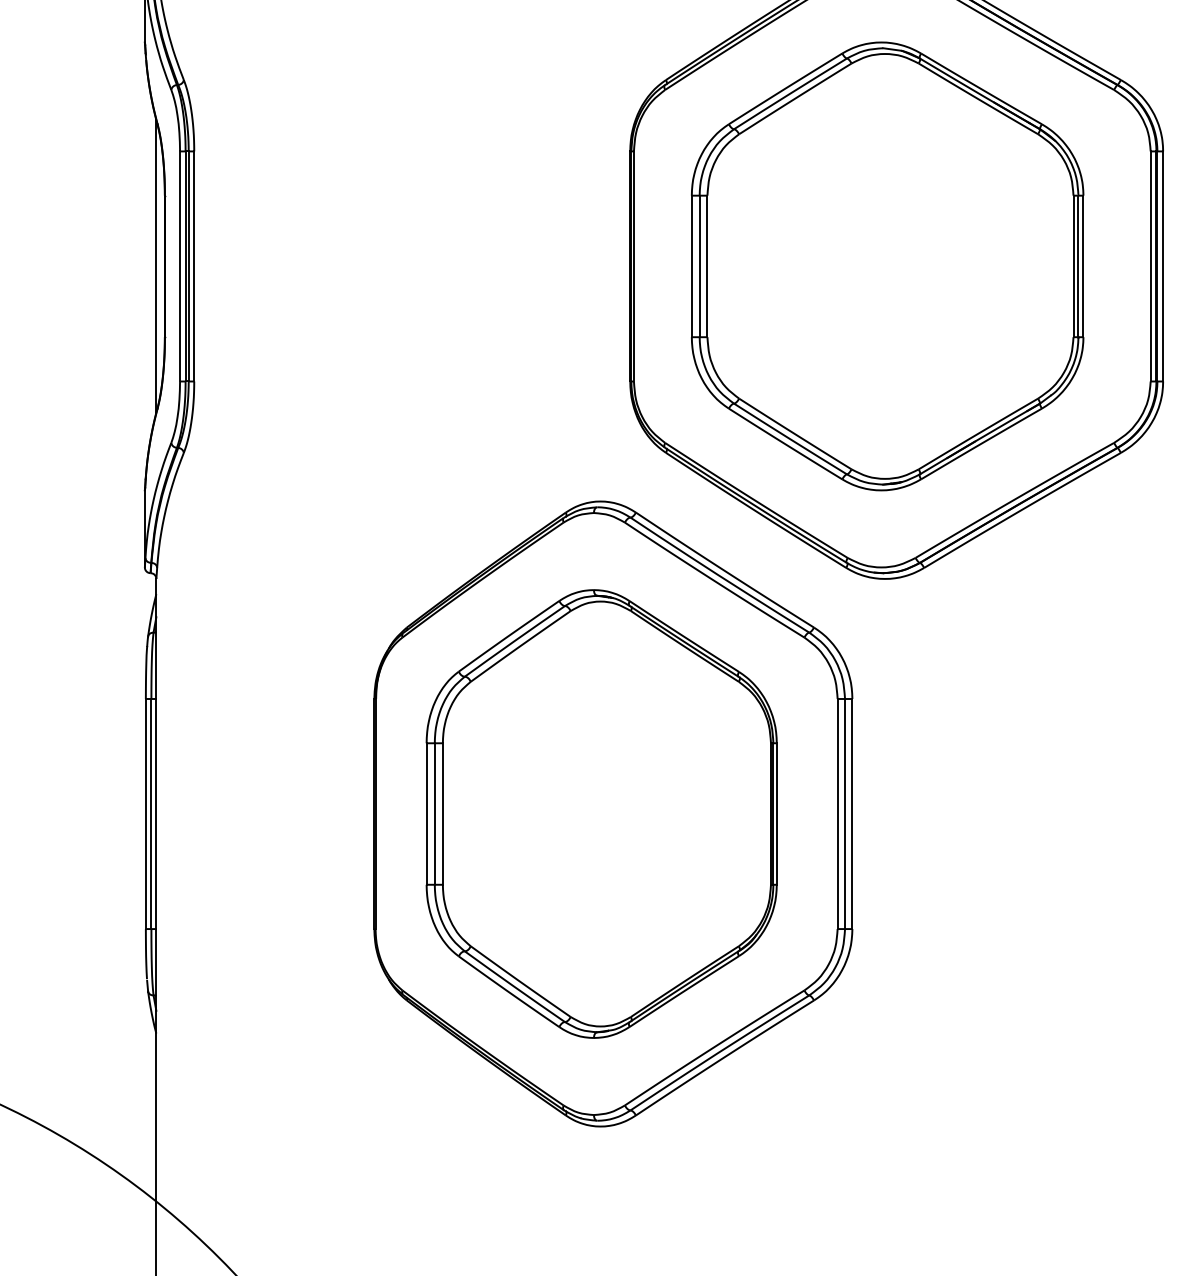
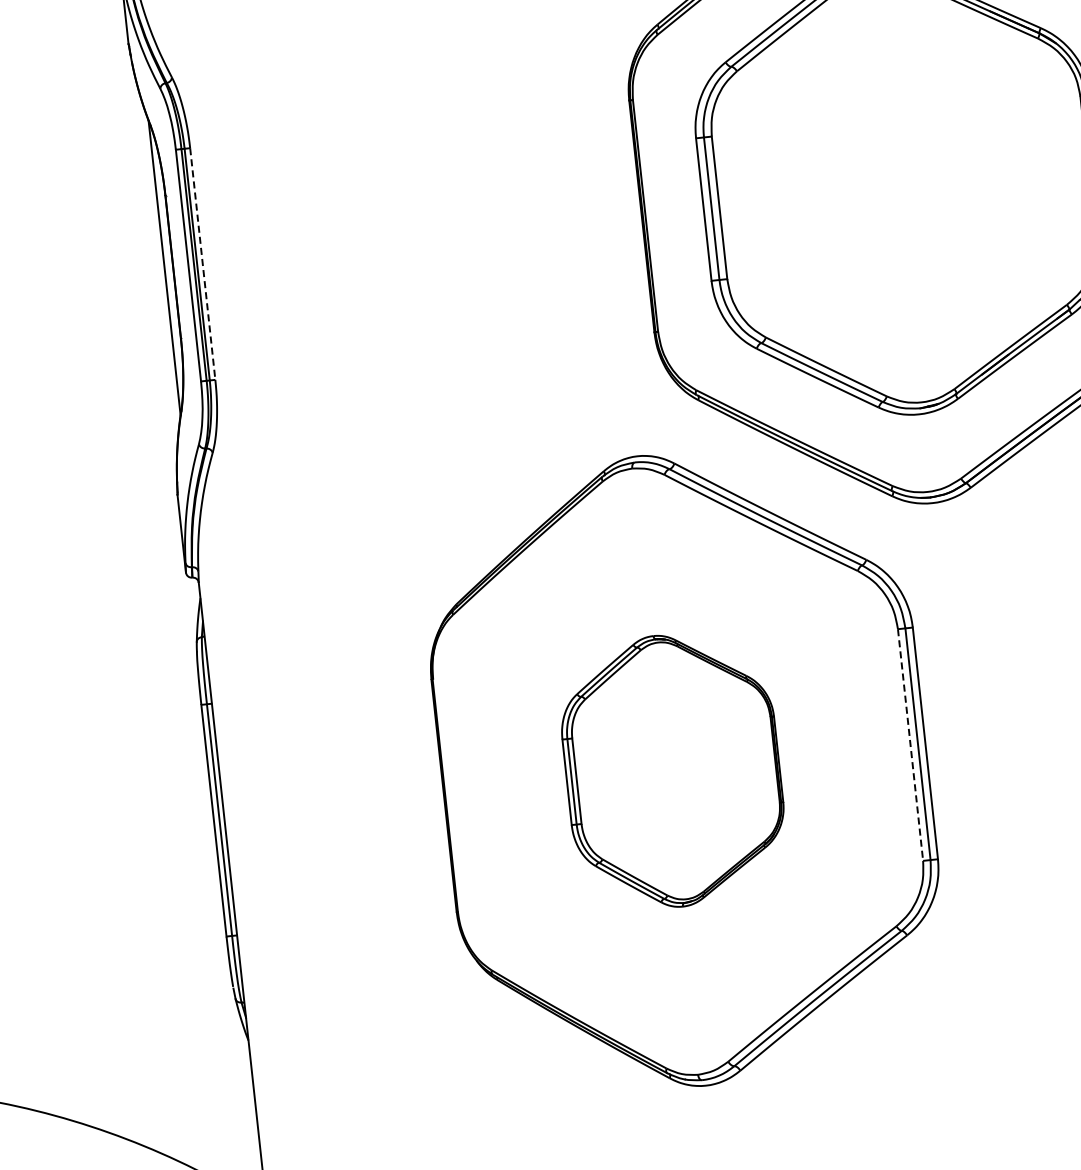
line: (194, 266) -> (203, 264), solid -> dashed
part: (601, 813) -> (672, 770), size x0.6
line: (837, 814) -> (910, 745), solid -> dashed

